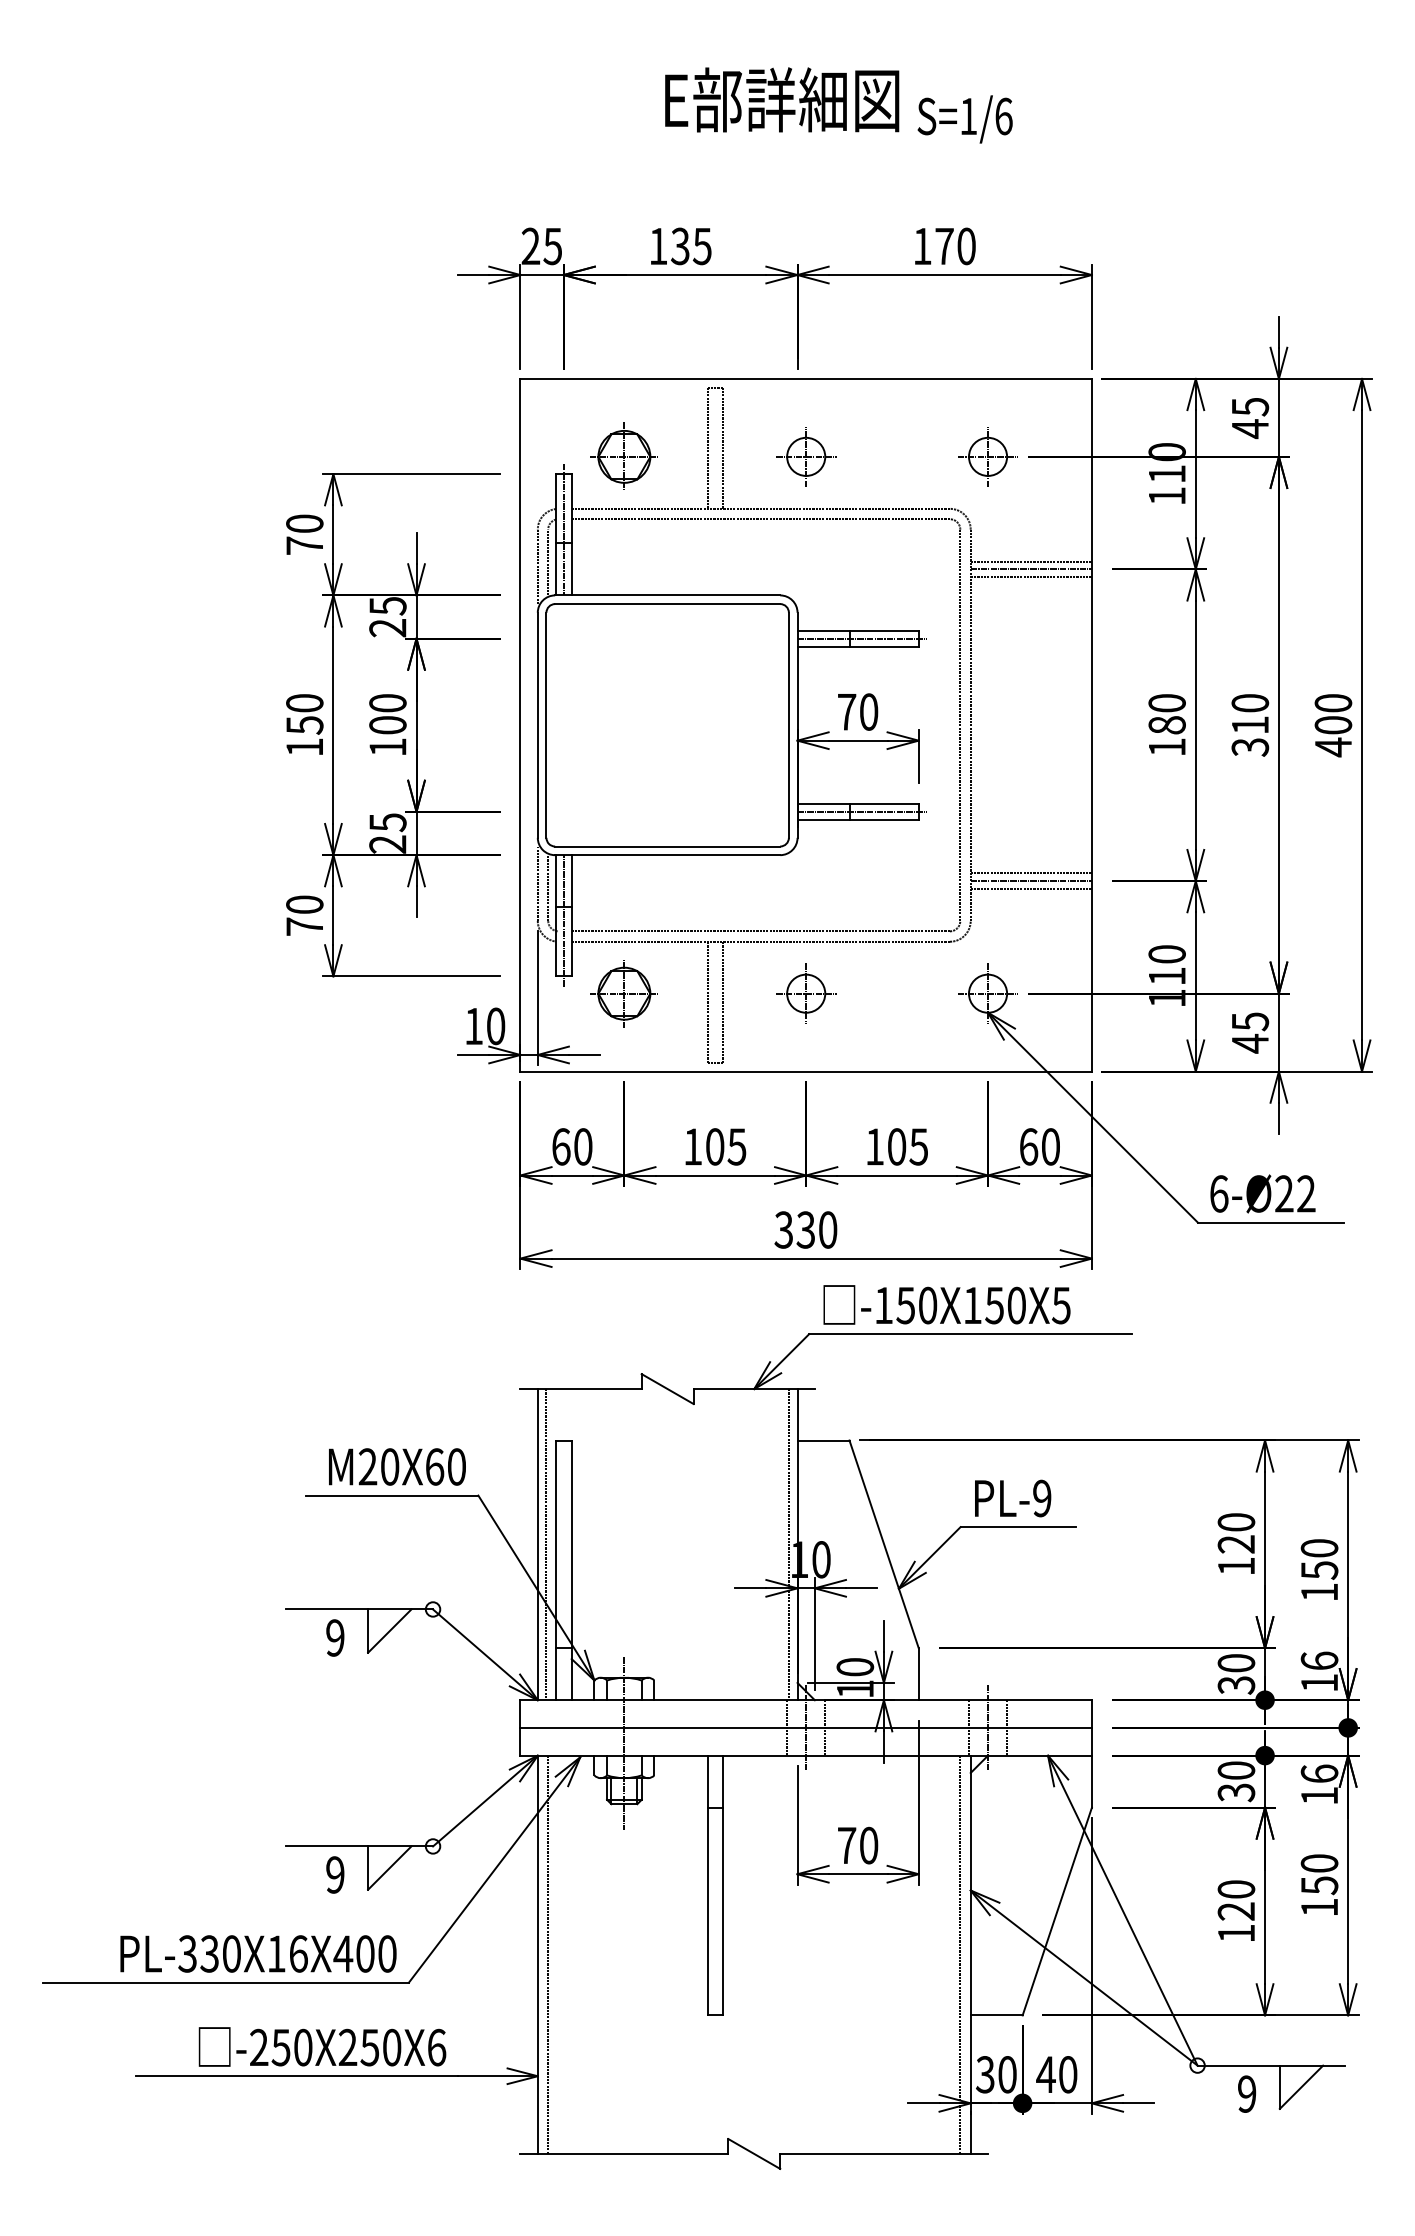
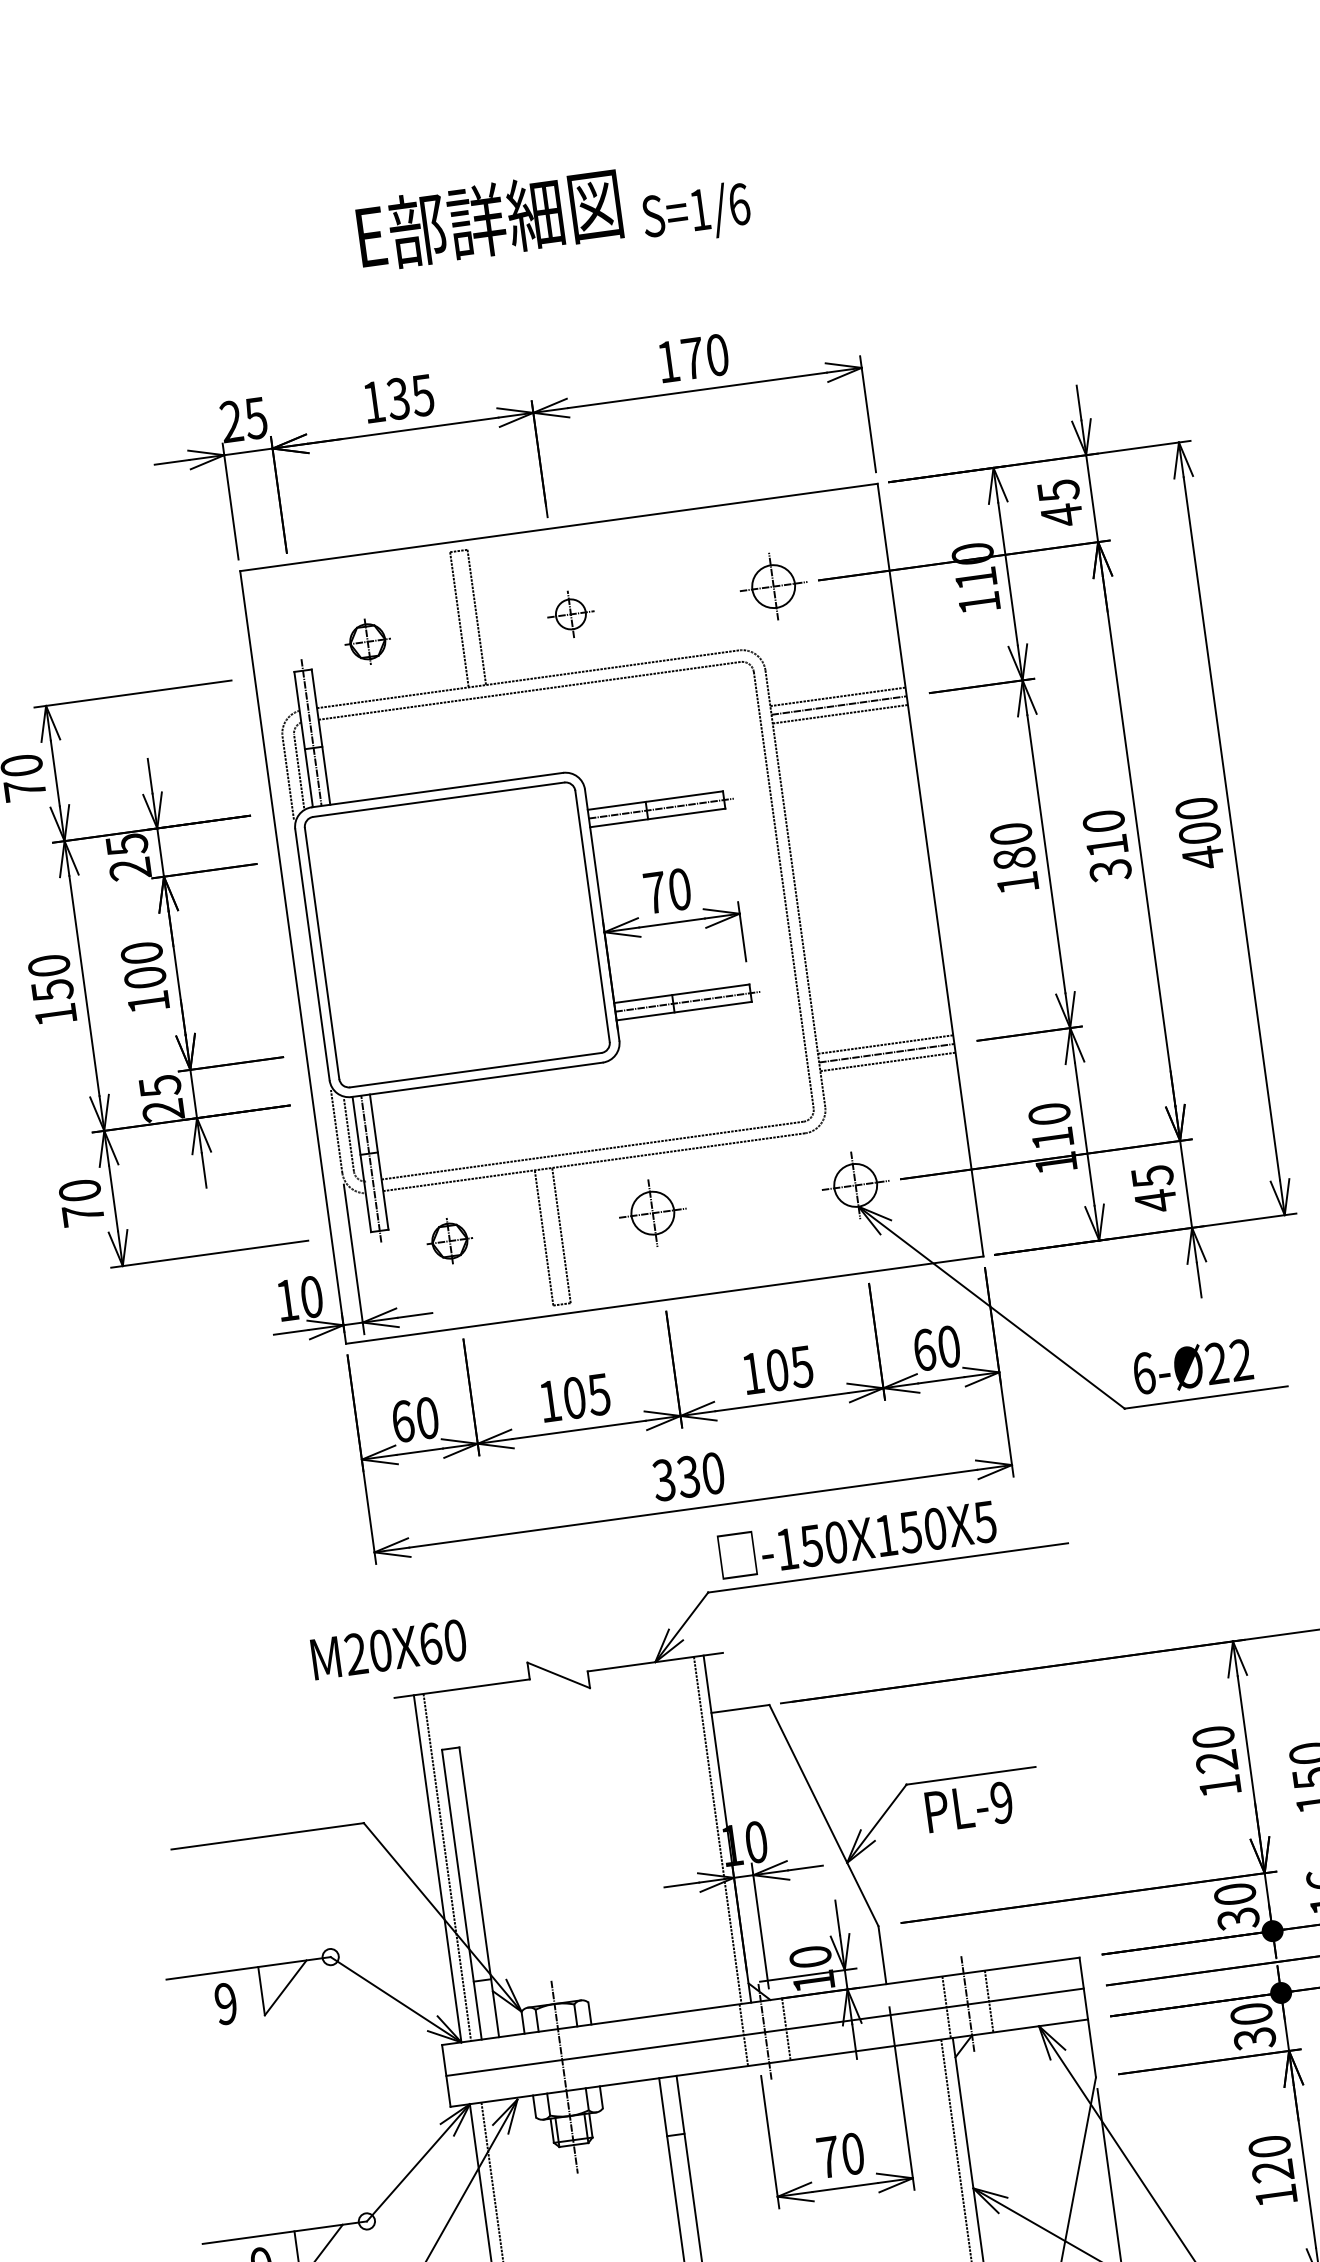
part: (623, 455) -> (366, 640), size x0.6
part: (806, 456) -> (571, 613), size x0.7
part: (623, 993) -> (449, 1240), size x0.6
text: (397, 1466) -> (389, 1649), moved
text: (1013, 1498) -> (969, 1807), moved

